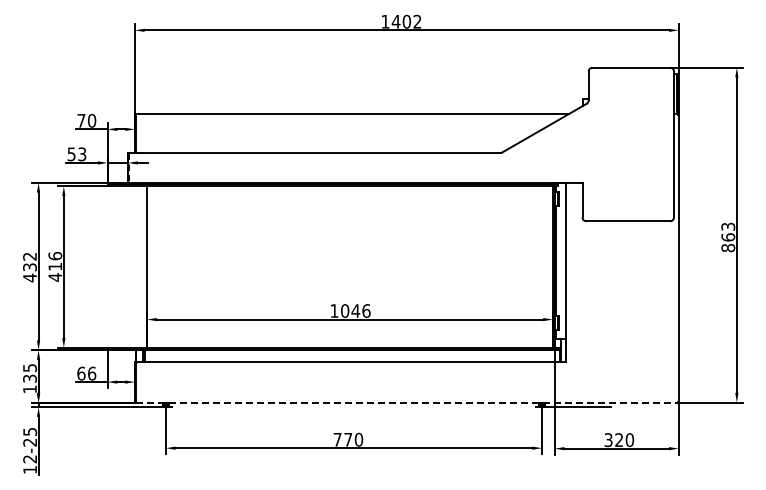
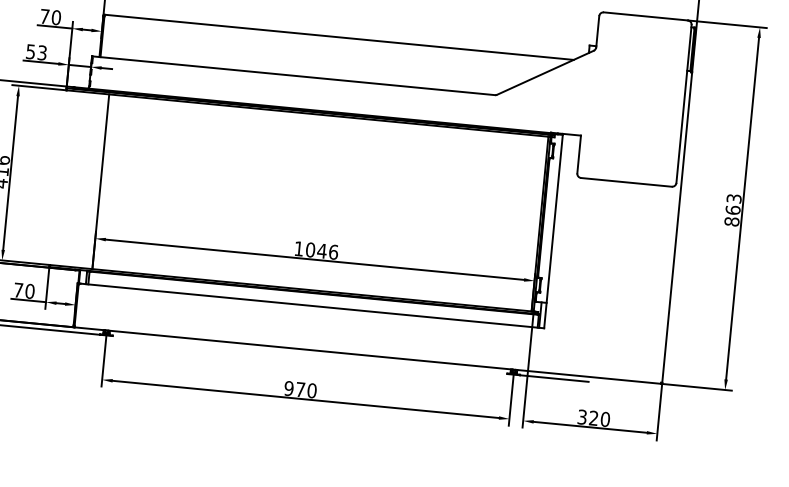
text: (86, 373) -> (24, 290), 66 -> 70
line: (406, 402) -> (367, 355), dashed -> solid
text: (337, 439) -> (288, 388), 770 -> 970

